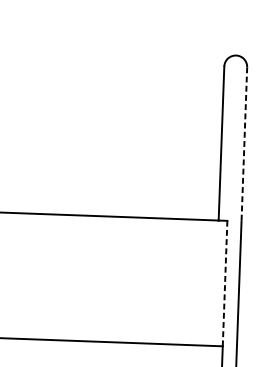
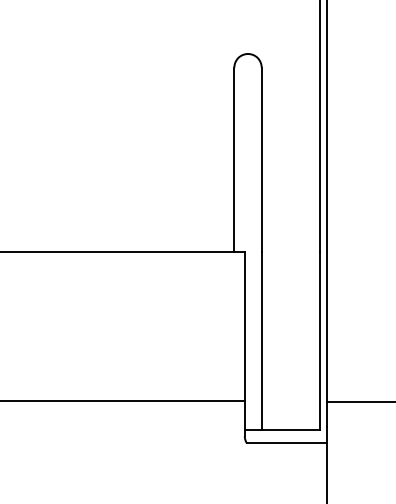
line: (244, 144) -> (261, 159), dashed -> solid
line: (224, 283) -> (244, 326), dashed -> solid

